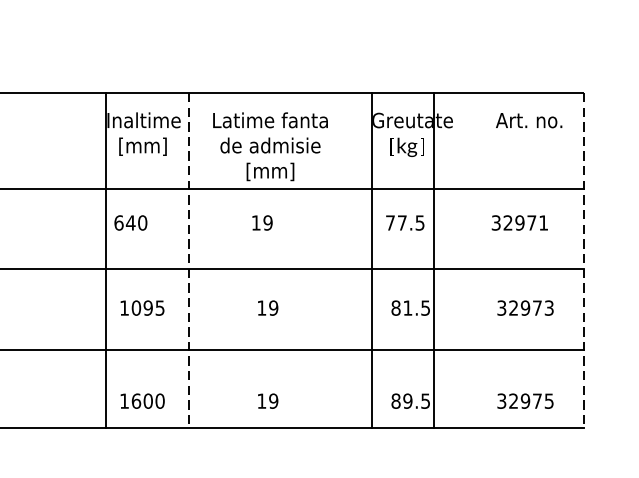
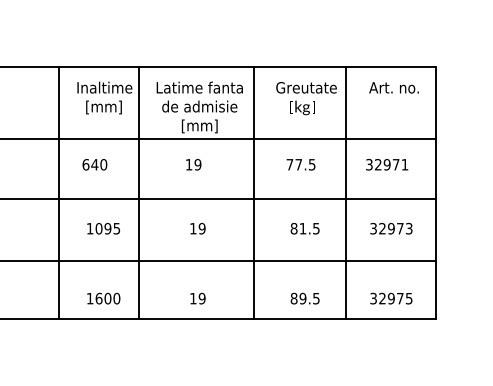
line: (105, 259) -> (58, 192), moved
line: (372, 259) -> (254, 192), moved
line: (433, 259) -> (345, 192), moved
line: (188, 261) -> (138, 193), dashed -> solid
line: (584, 261) -> (435, 193), dashed -> solid

